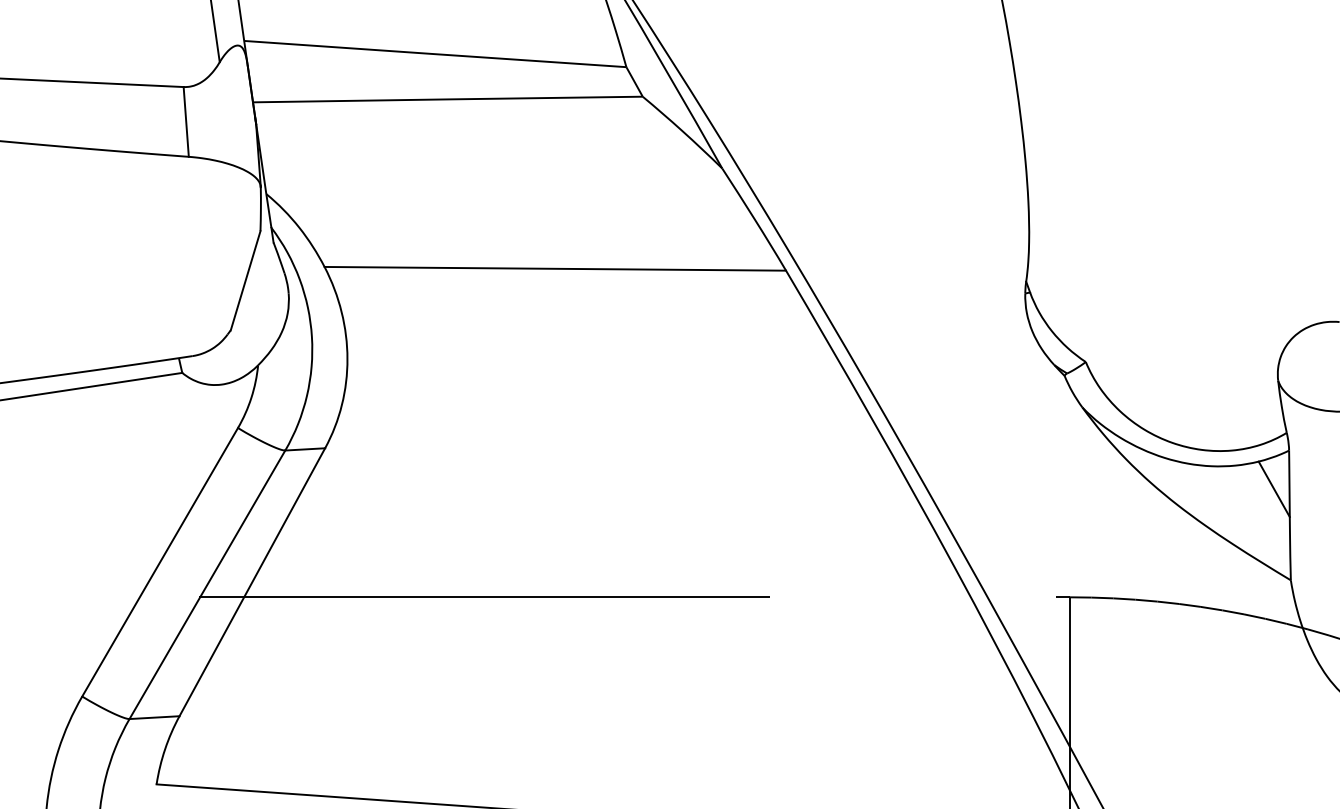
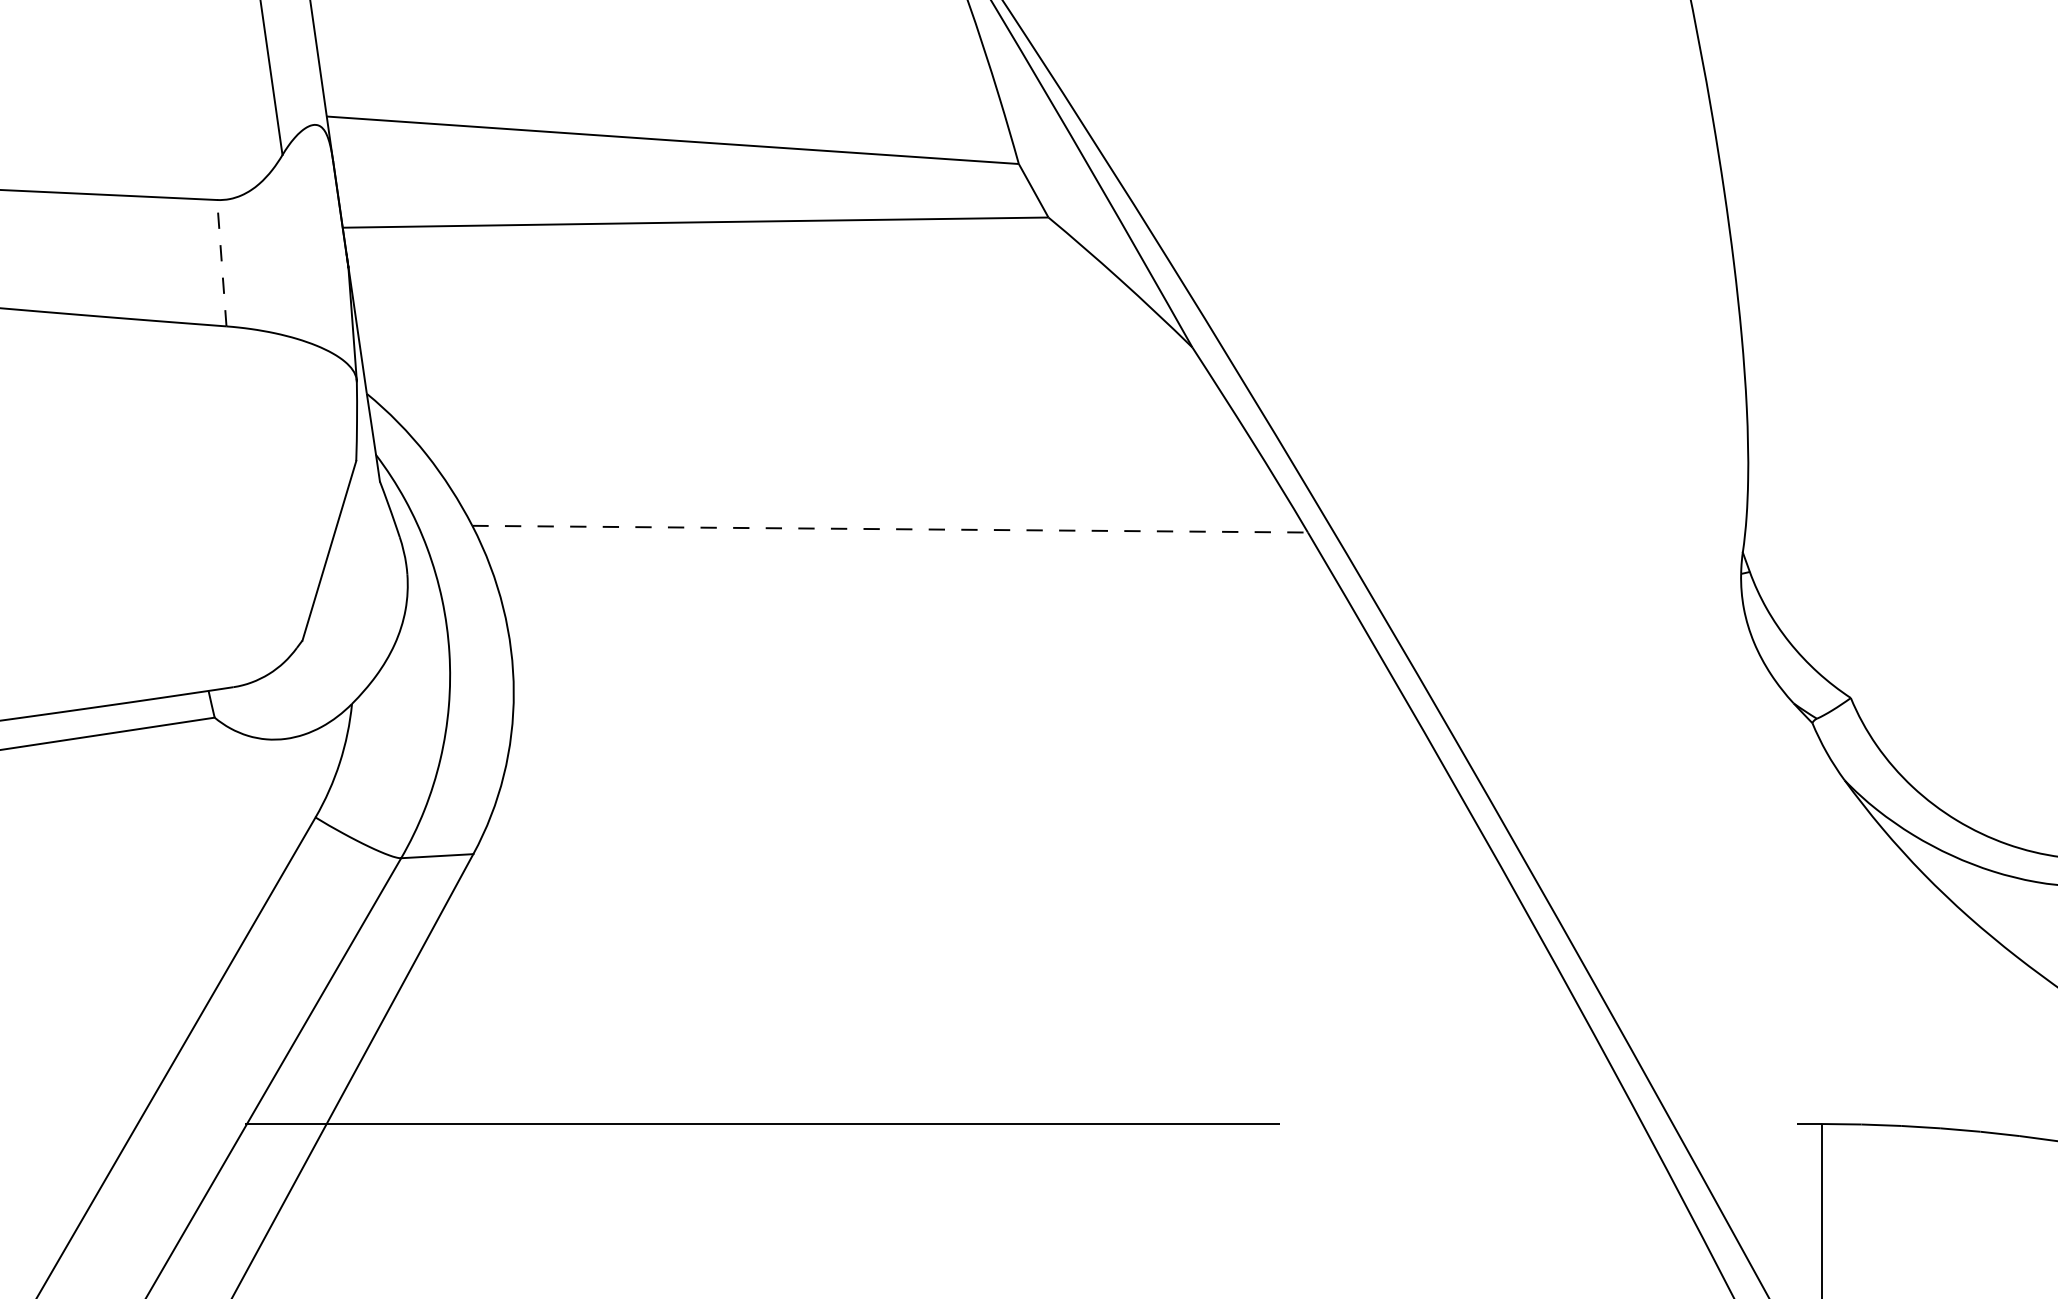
line: (186, 121) -> (222, 262), solid -> dashed
line: (555, 268) -> (890, 528), solid -> dashed

